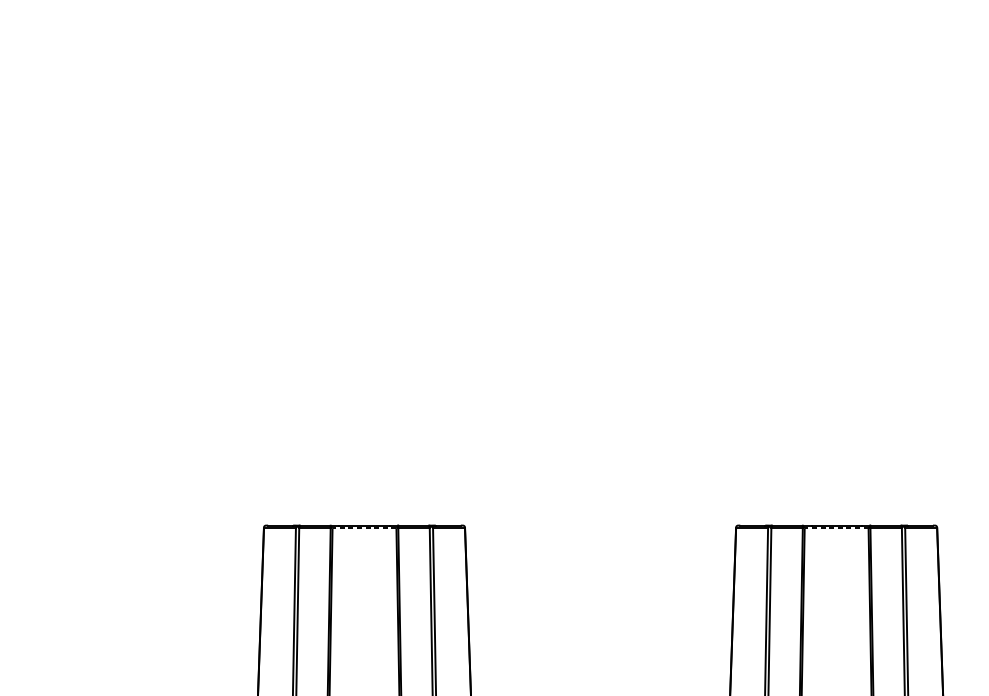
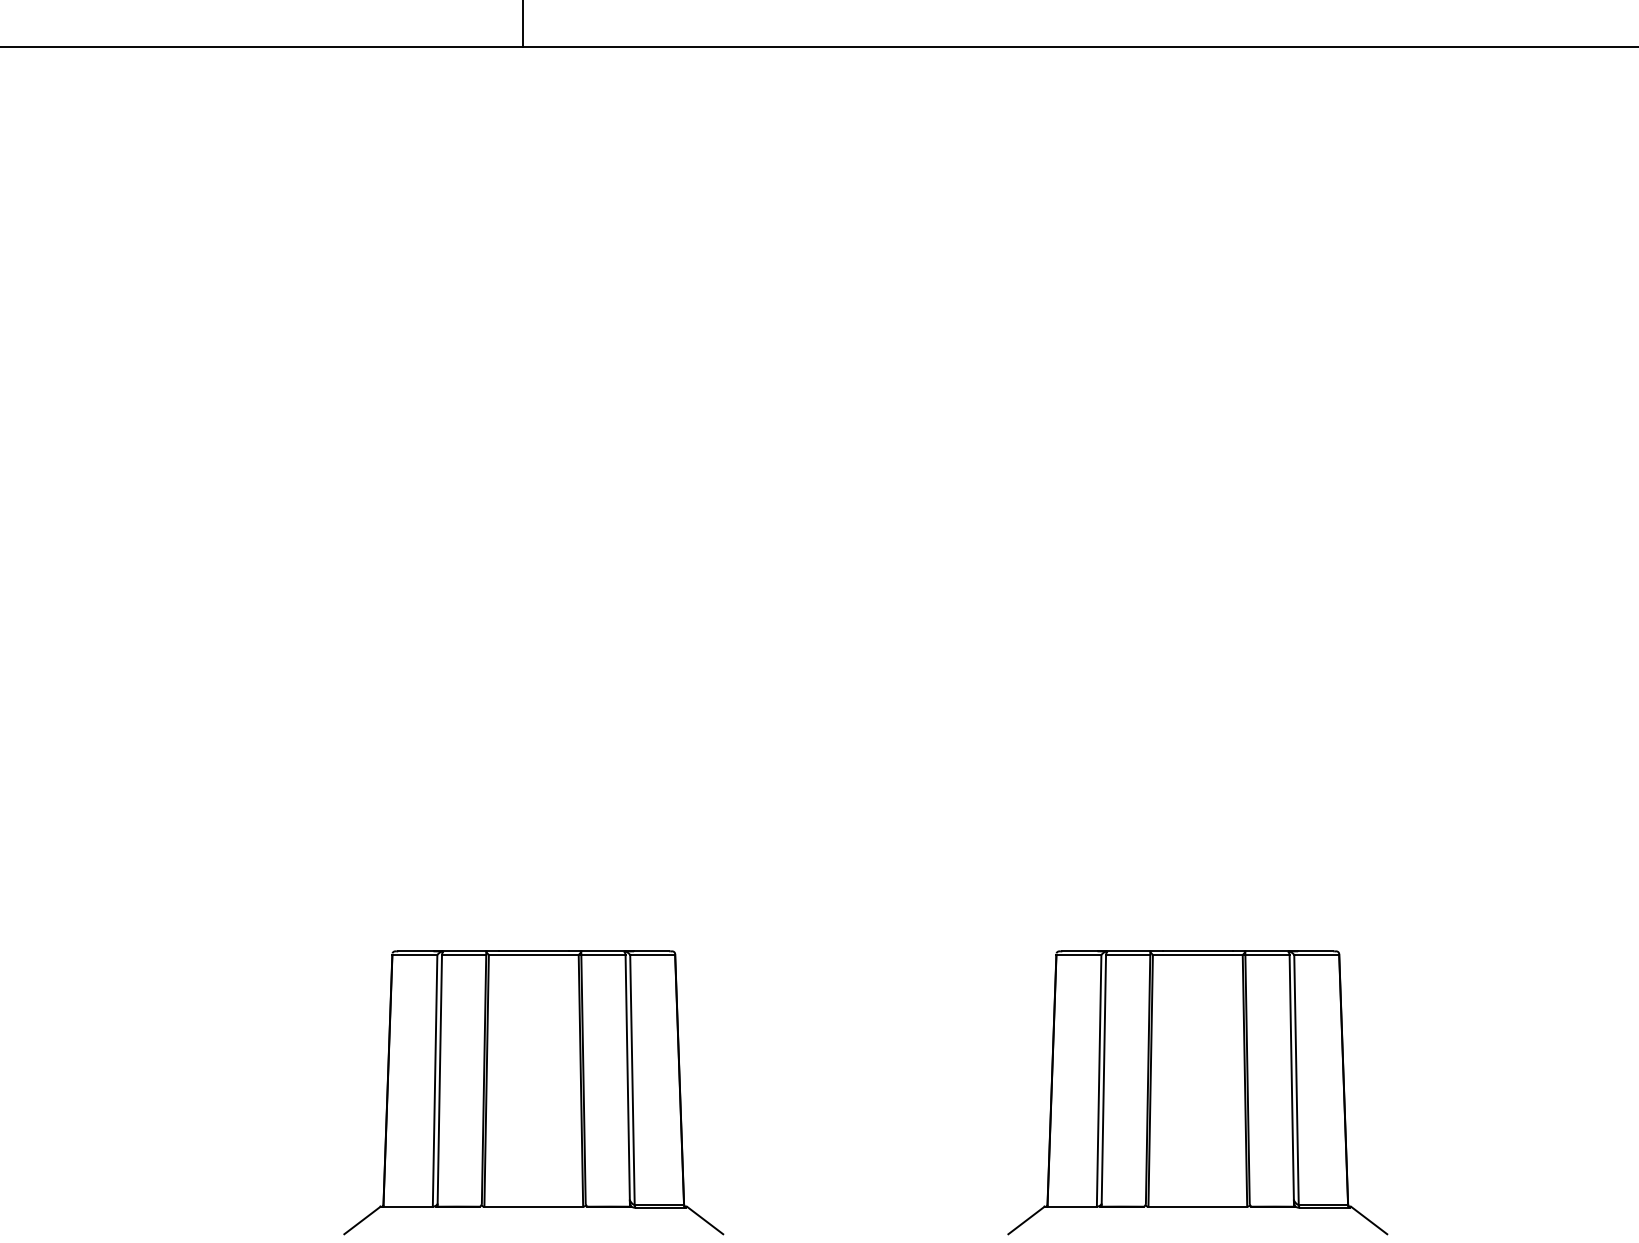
line: (365, 528) -> (534, 955), dashed -> solid
line: (837, 528) -> (1198, 955), dashed -> solid

